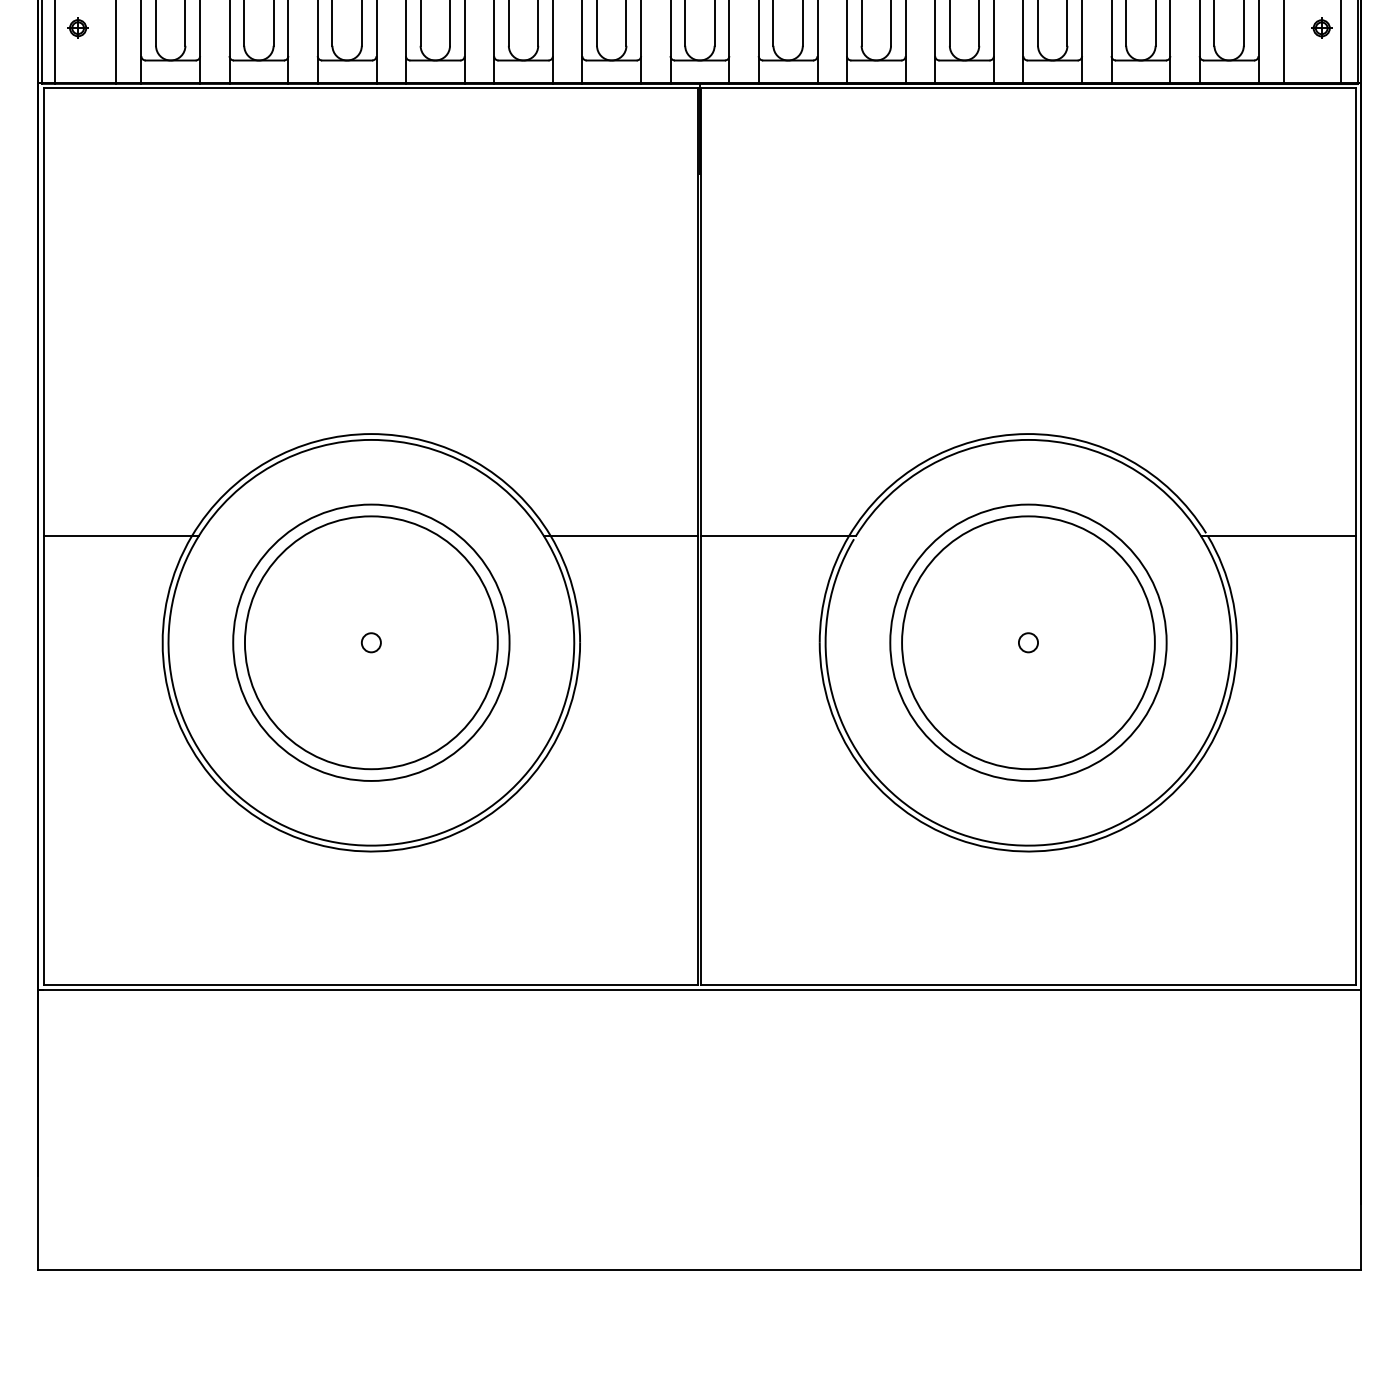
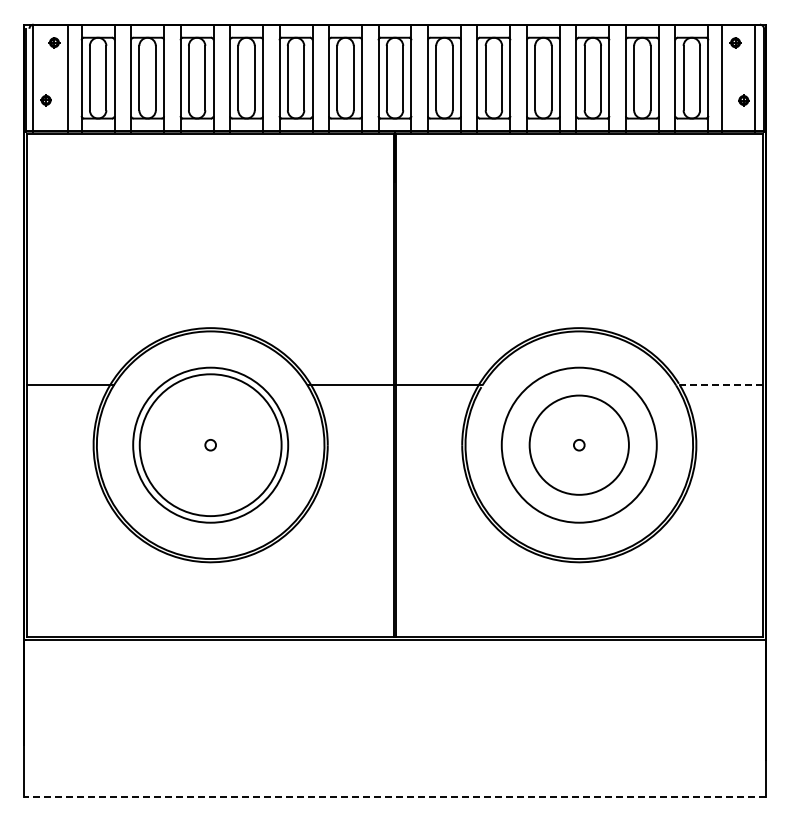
line: (1276, 536) -> (718, 385), solid -> dashed
circle: (1028, 643) -> (579, 445), size x0.7
line: (699, 1270) -> (394, 797), solid -> dashed

